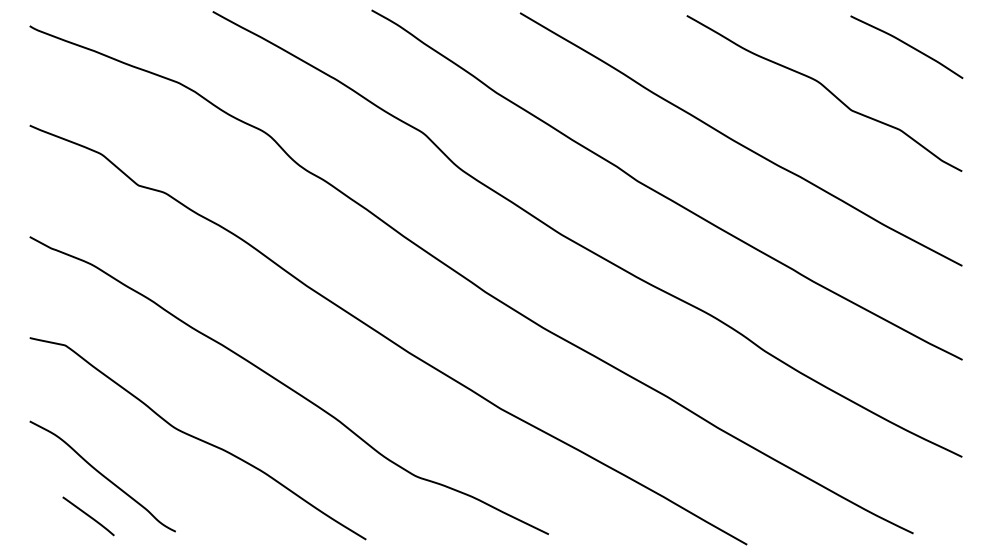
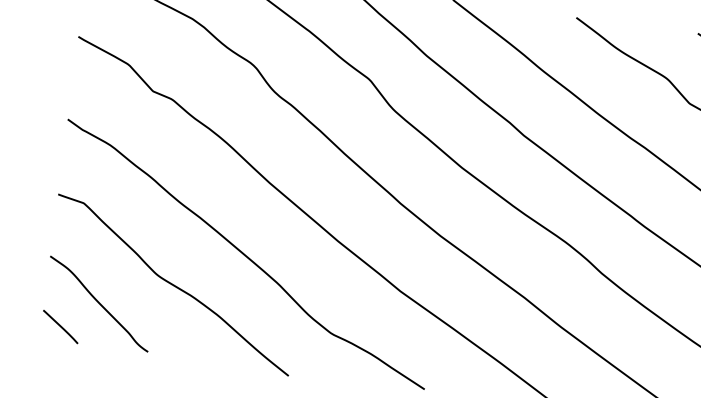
line: (88, 516) -> (60, 327), moved

